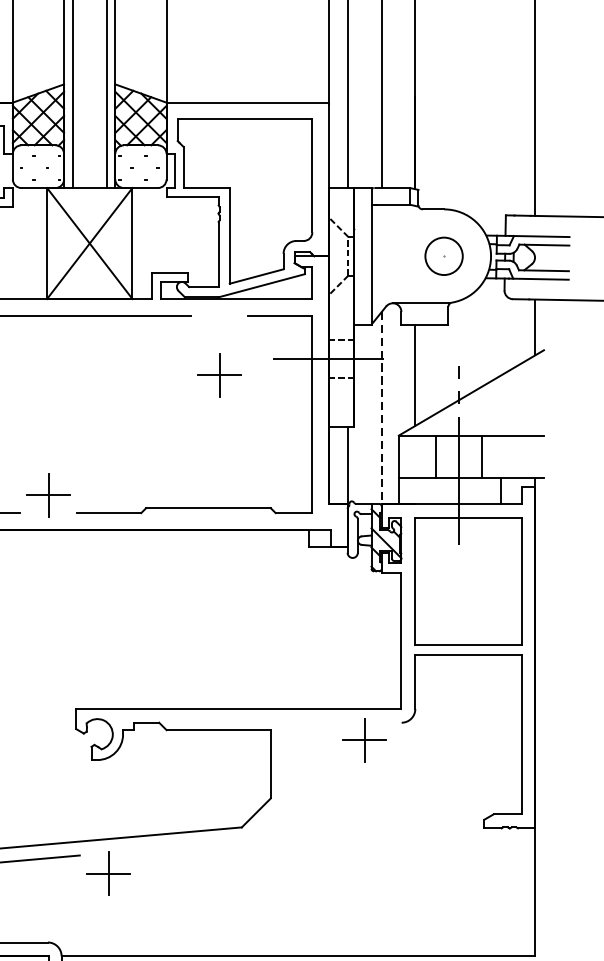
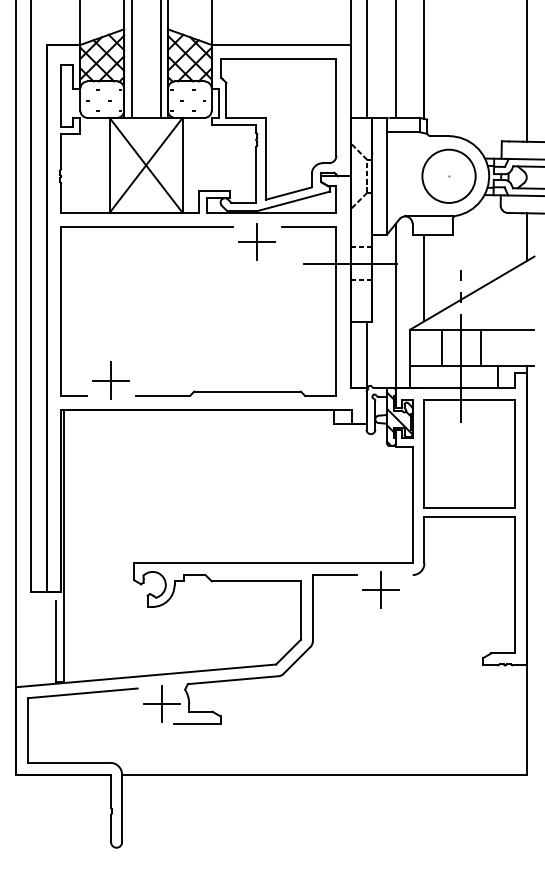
circle: (443, 255) -> (448, 175), size x1.67
part: (218, 374) -> (256, 241), moved
line: (381, 408) -> (395, 306), dashed -> solid
part: (236, 840) -> (271, 675), added

